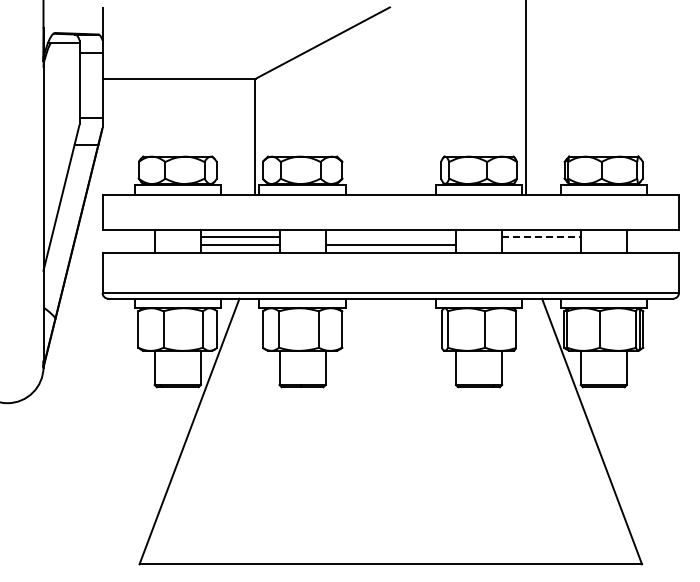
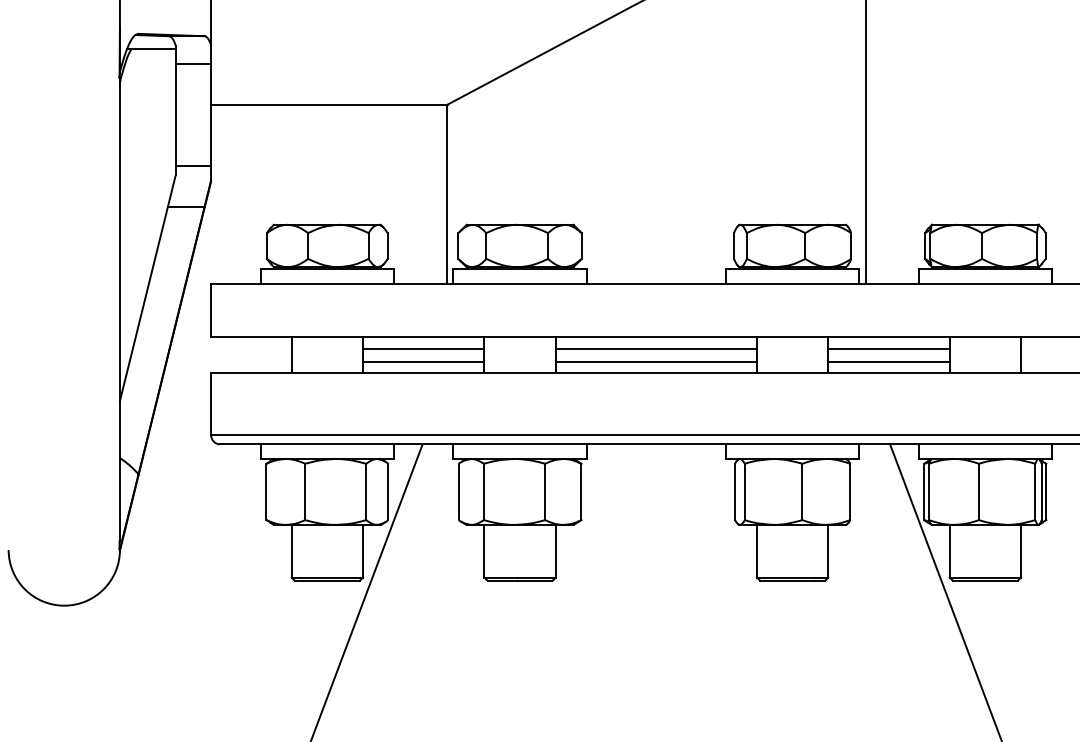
line: (390, 236) -> (655, 348), added
line: (541, 236) -> (889, 348), dashed -> solid
line: (541, 245) -> (889, 362), added

